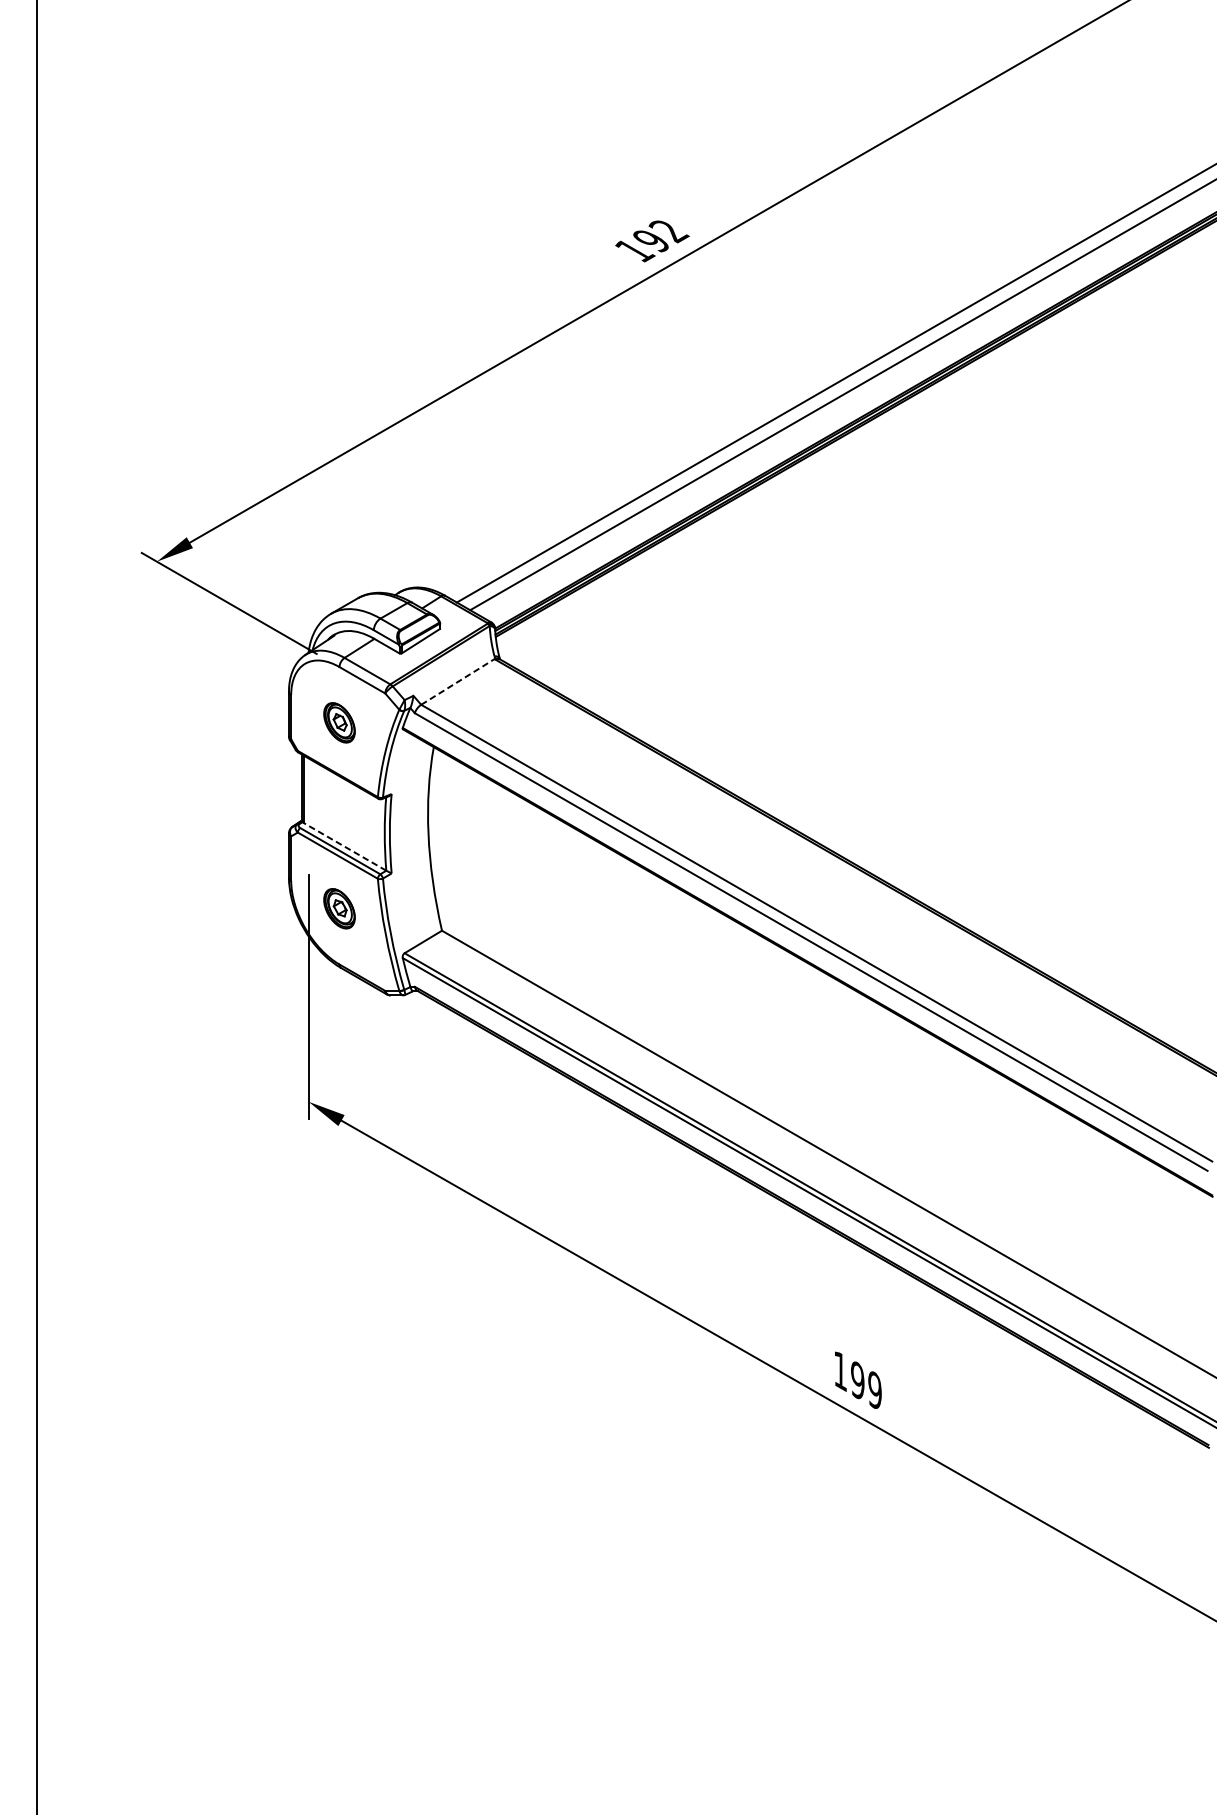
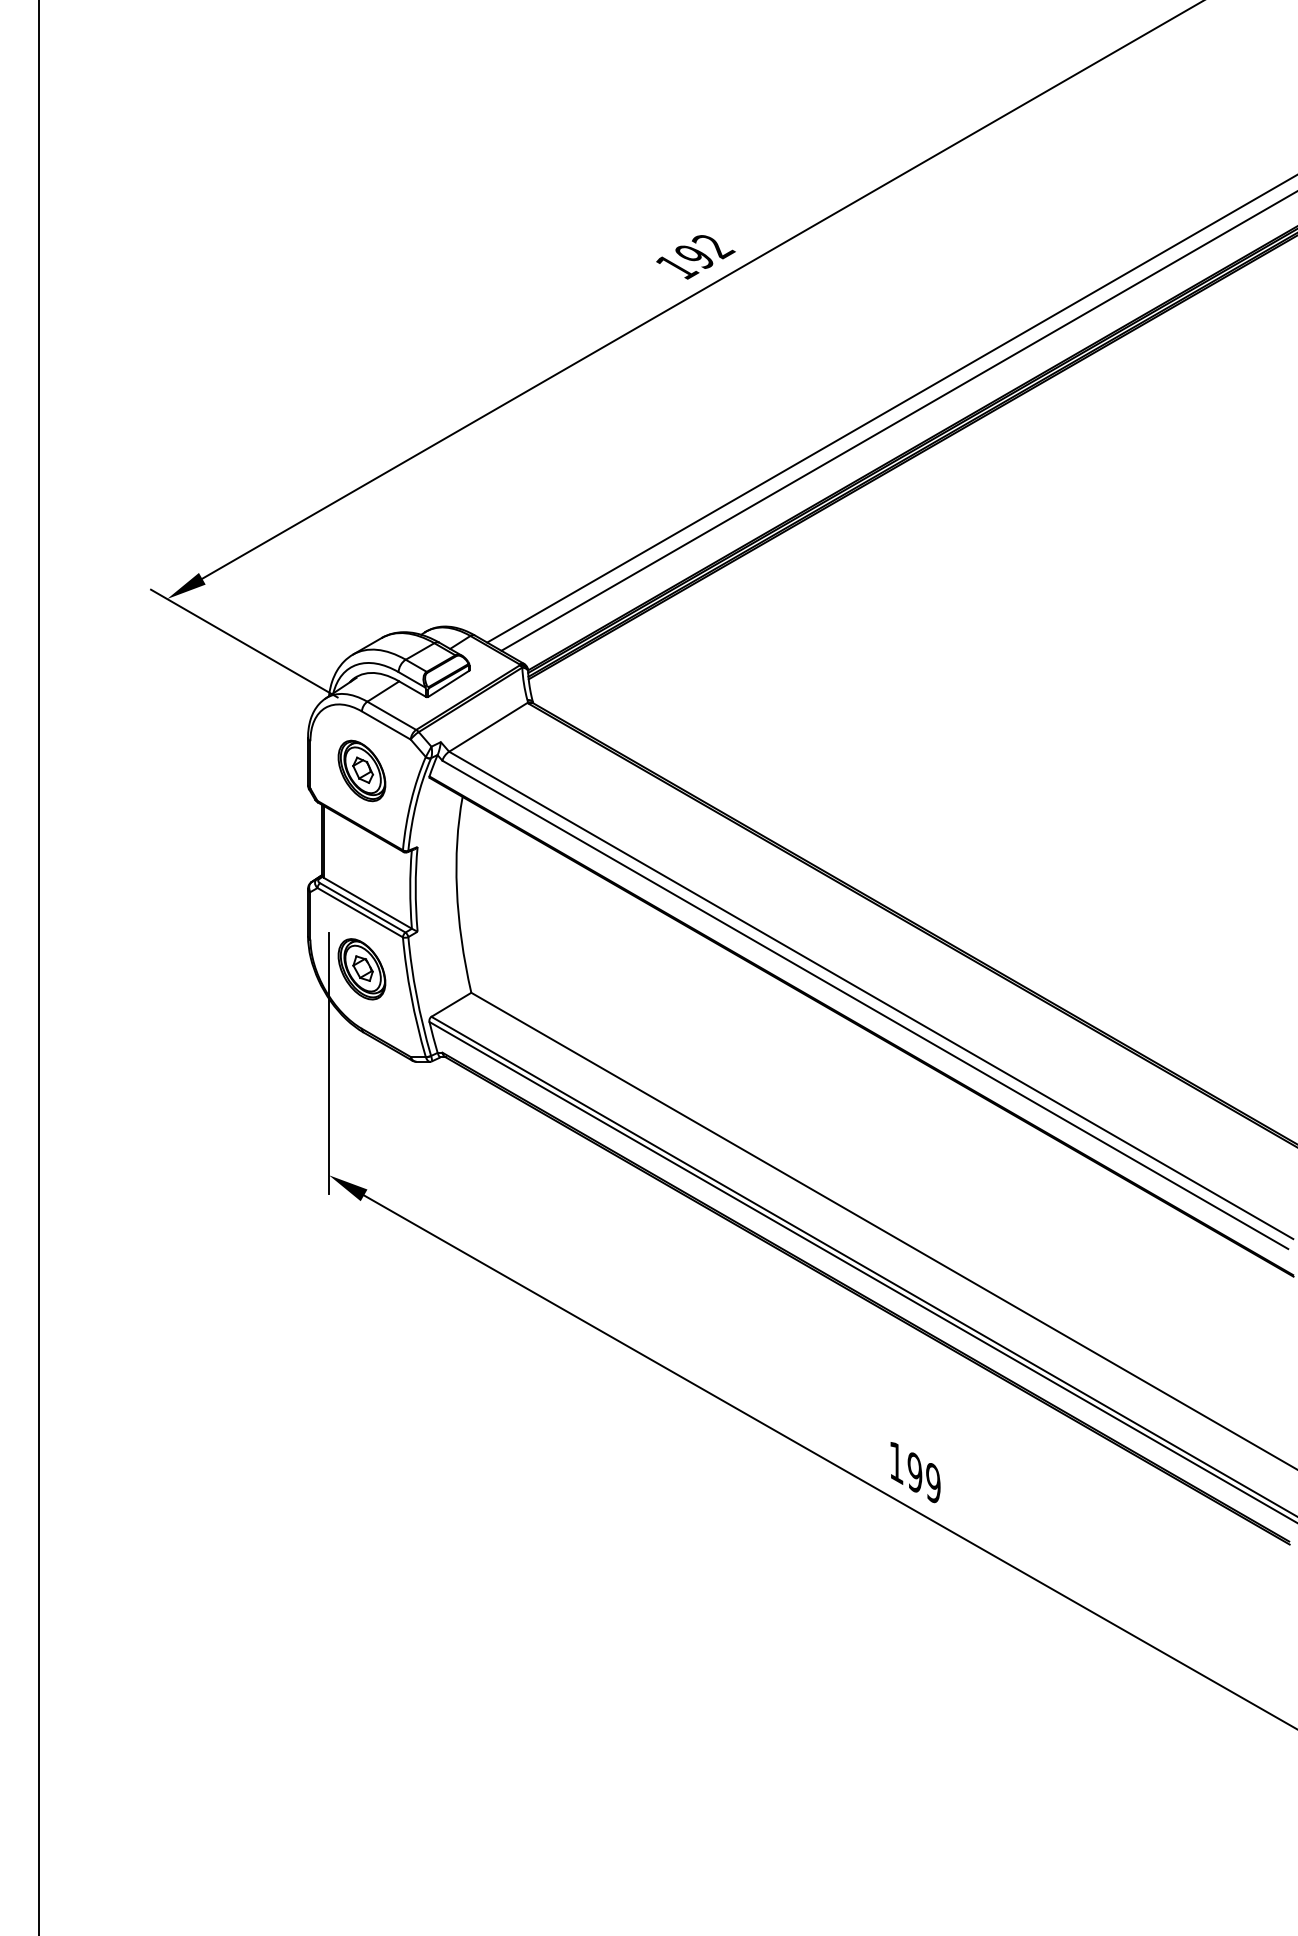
line: (458, 682) -> (488, 727), dashed -> solid
part: (339, 722) -> (361, 770), size x1.43
line: (345, 847) -> (368, 903), dashed -> solid
part: (339, 908) -> (361, 969), size x1.43

